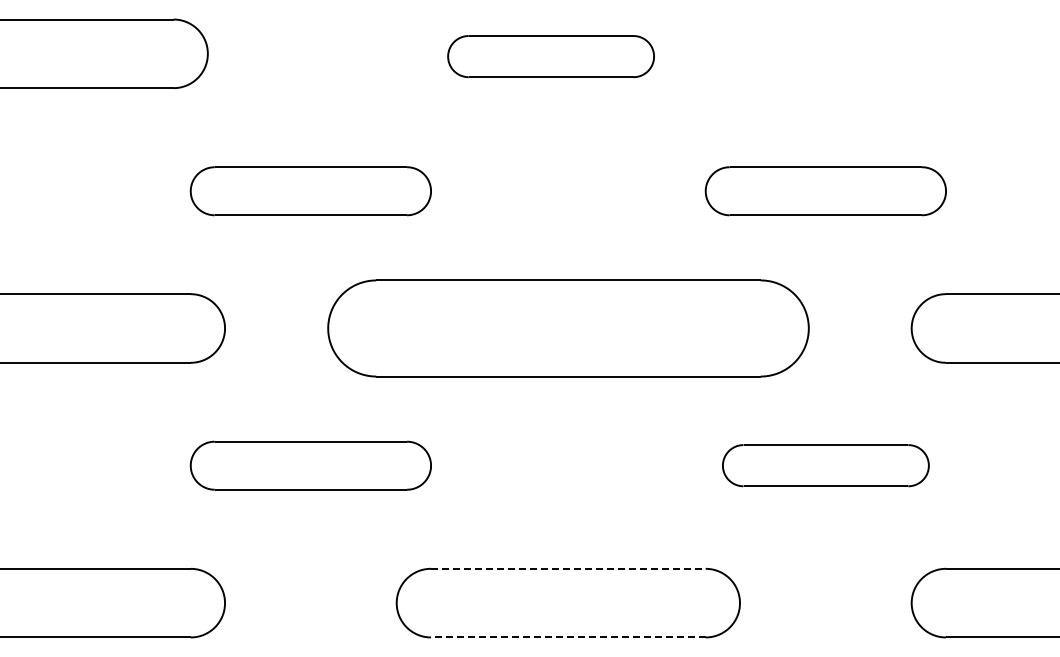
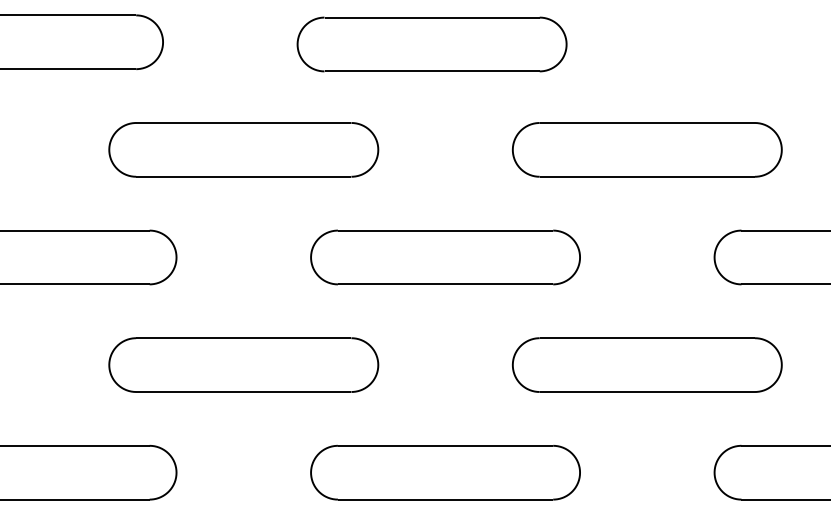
part: (550, 56) -> (431, 44), size x1.67
part: (310, 191) -> (243, 150), size x1.43
part: (825, 191) -> (647, 150), size x1.43
part: (567, 328) -> (444, 257), size x0.71
part: (310, 465) -> (243, 364), size x1.43
part: (825, 465) -> (647, 364), size x1.67
line: (568, 568) -> (445, 445), dashed -> solid
line: (567, 637) -> (444, 499), dashed -> solid

